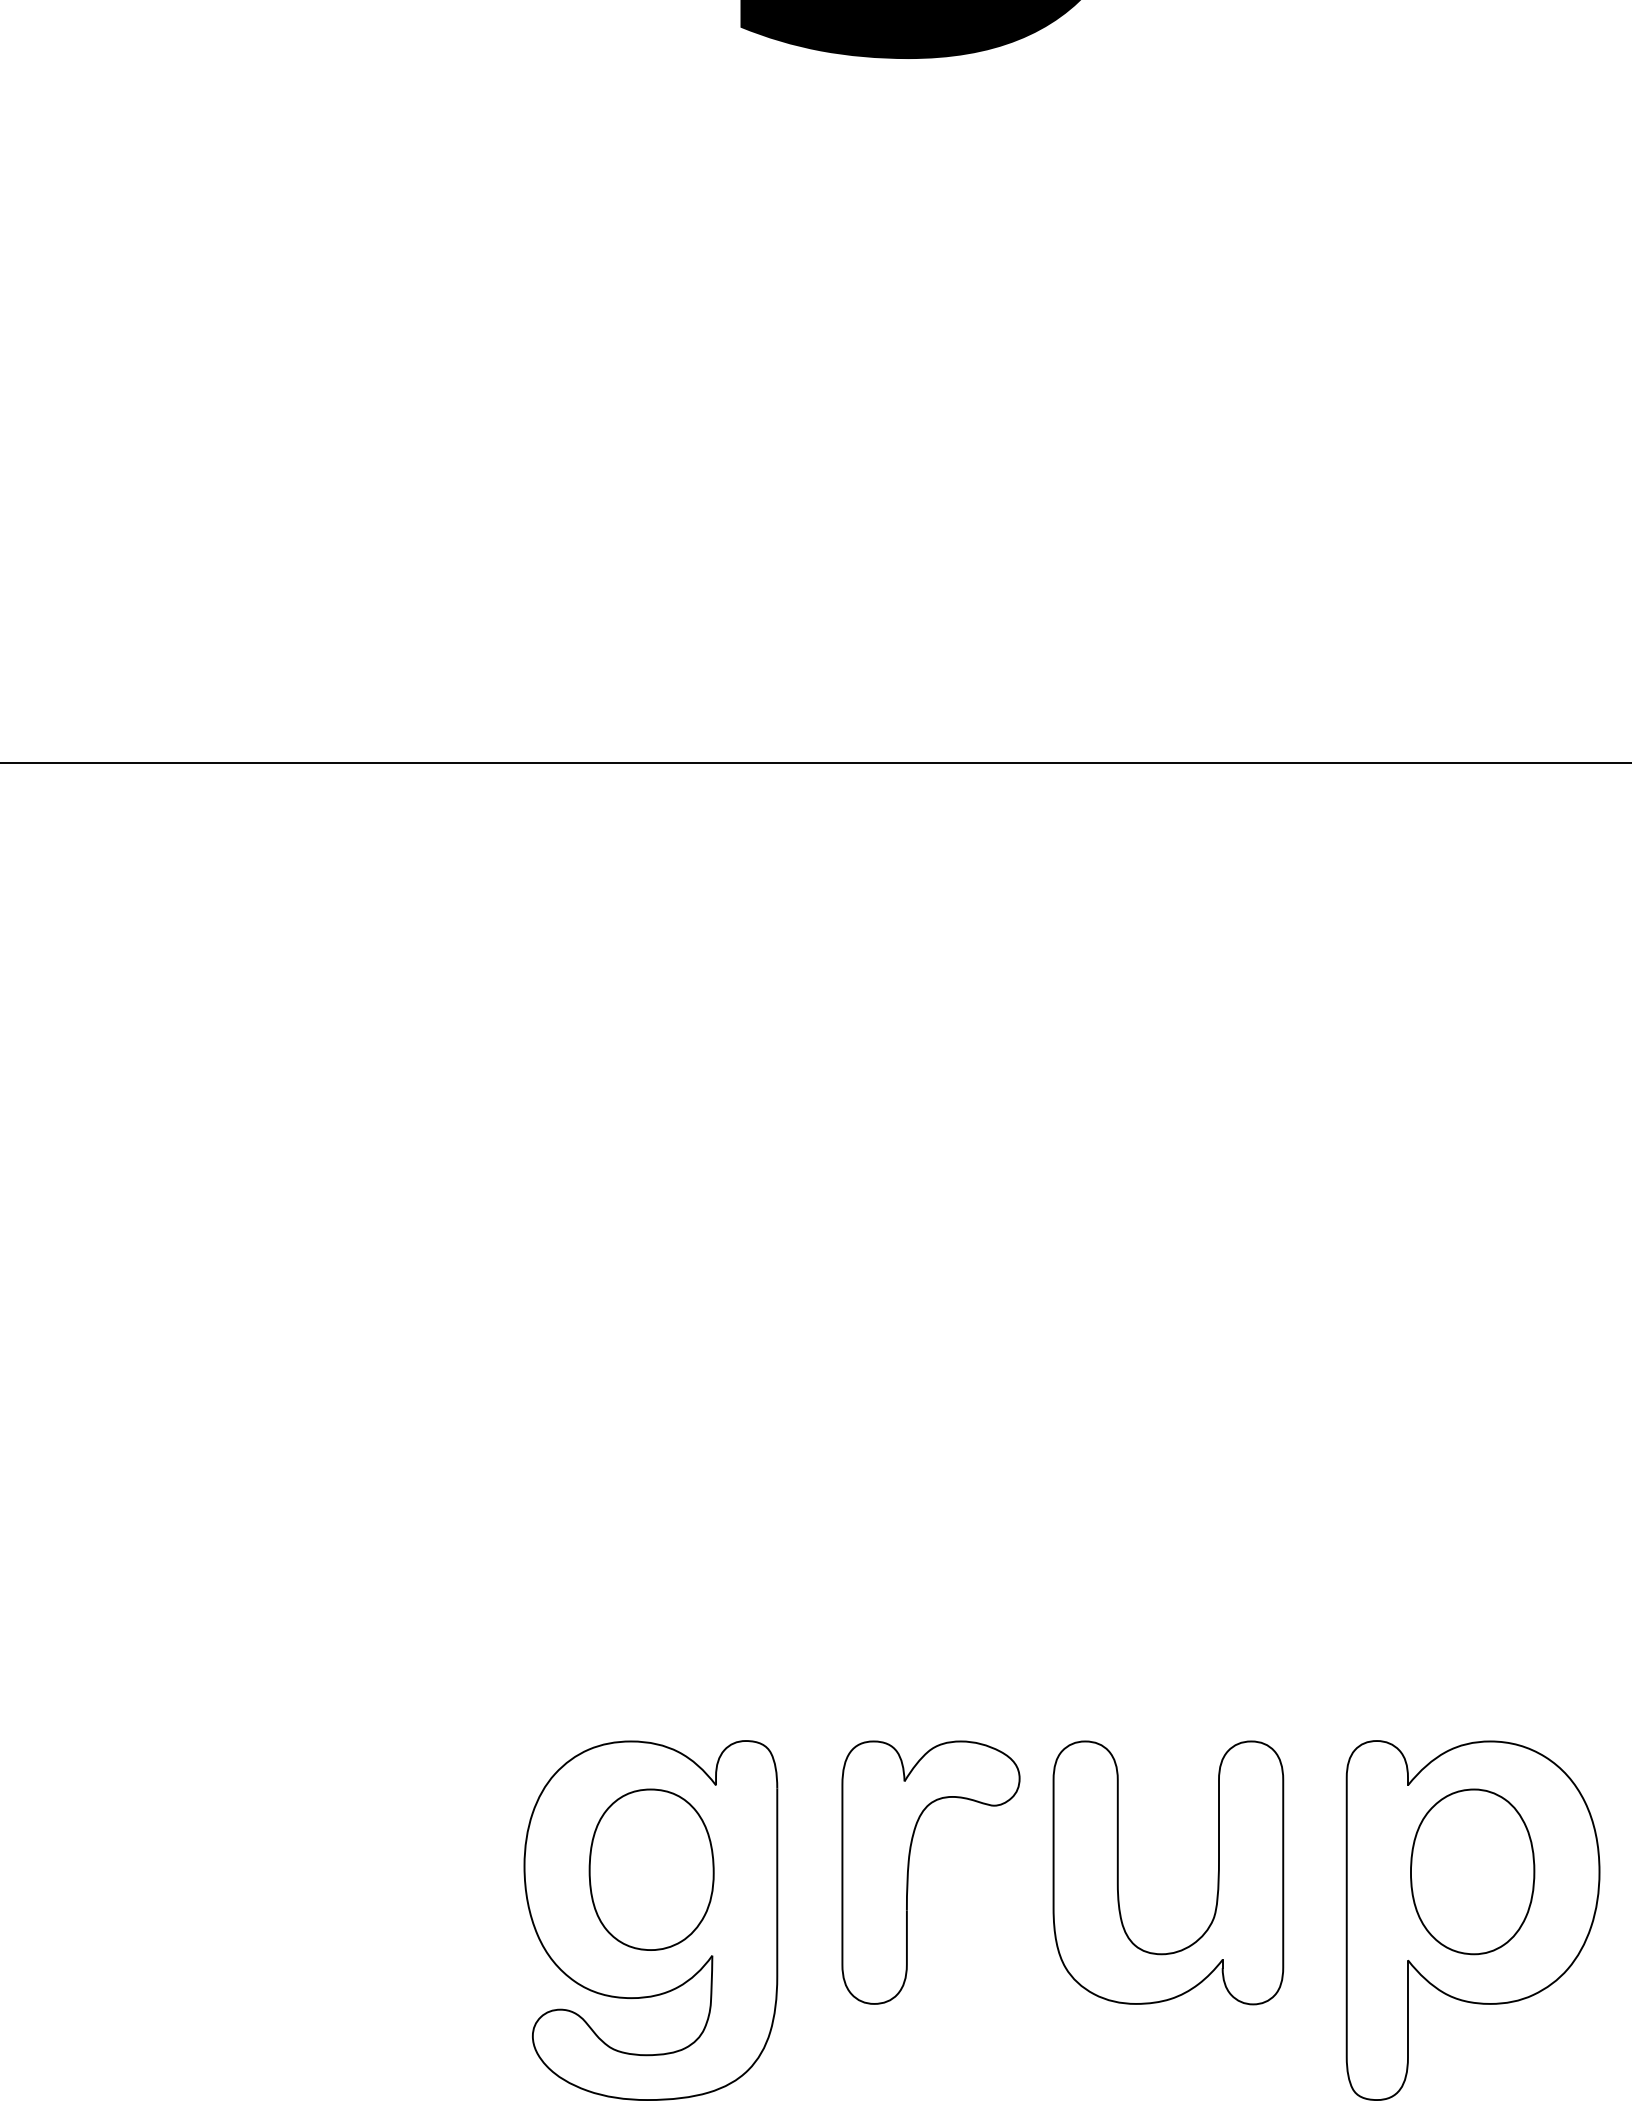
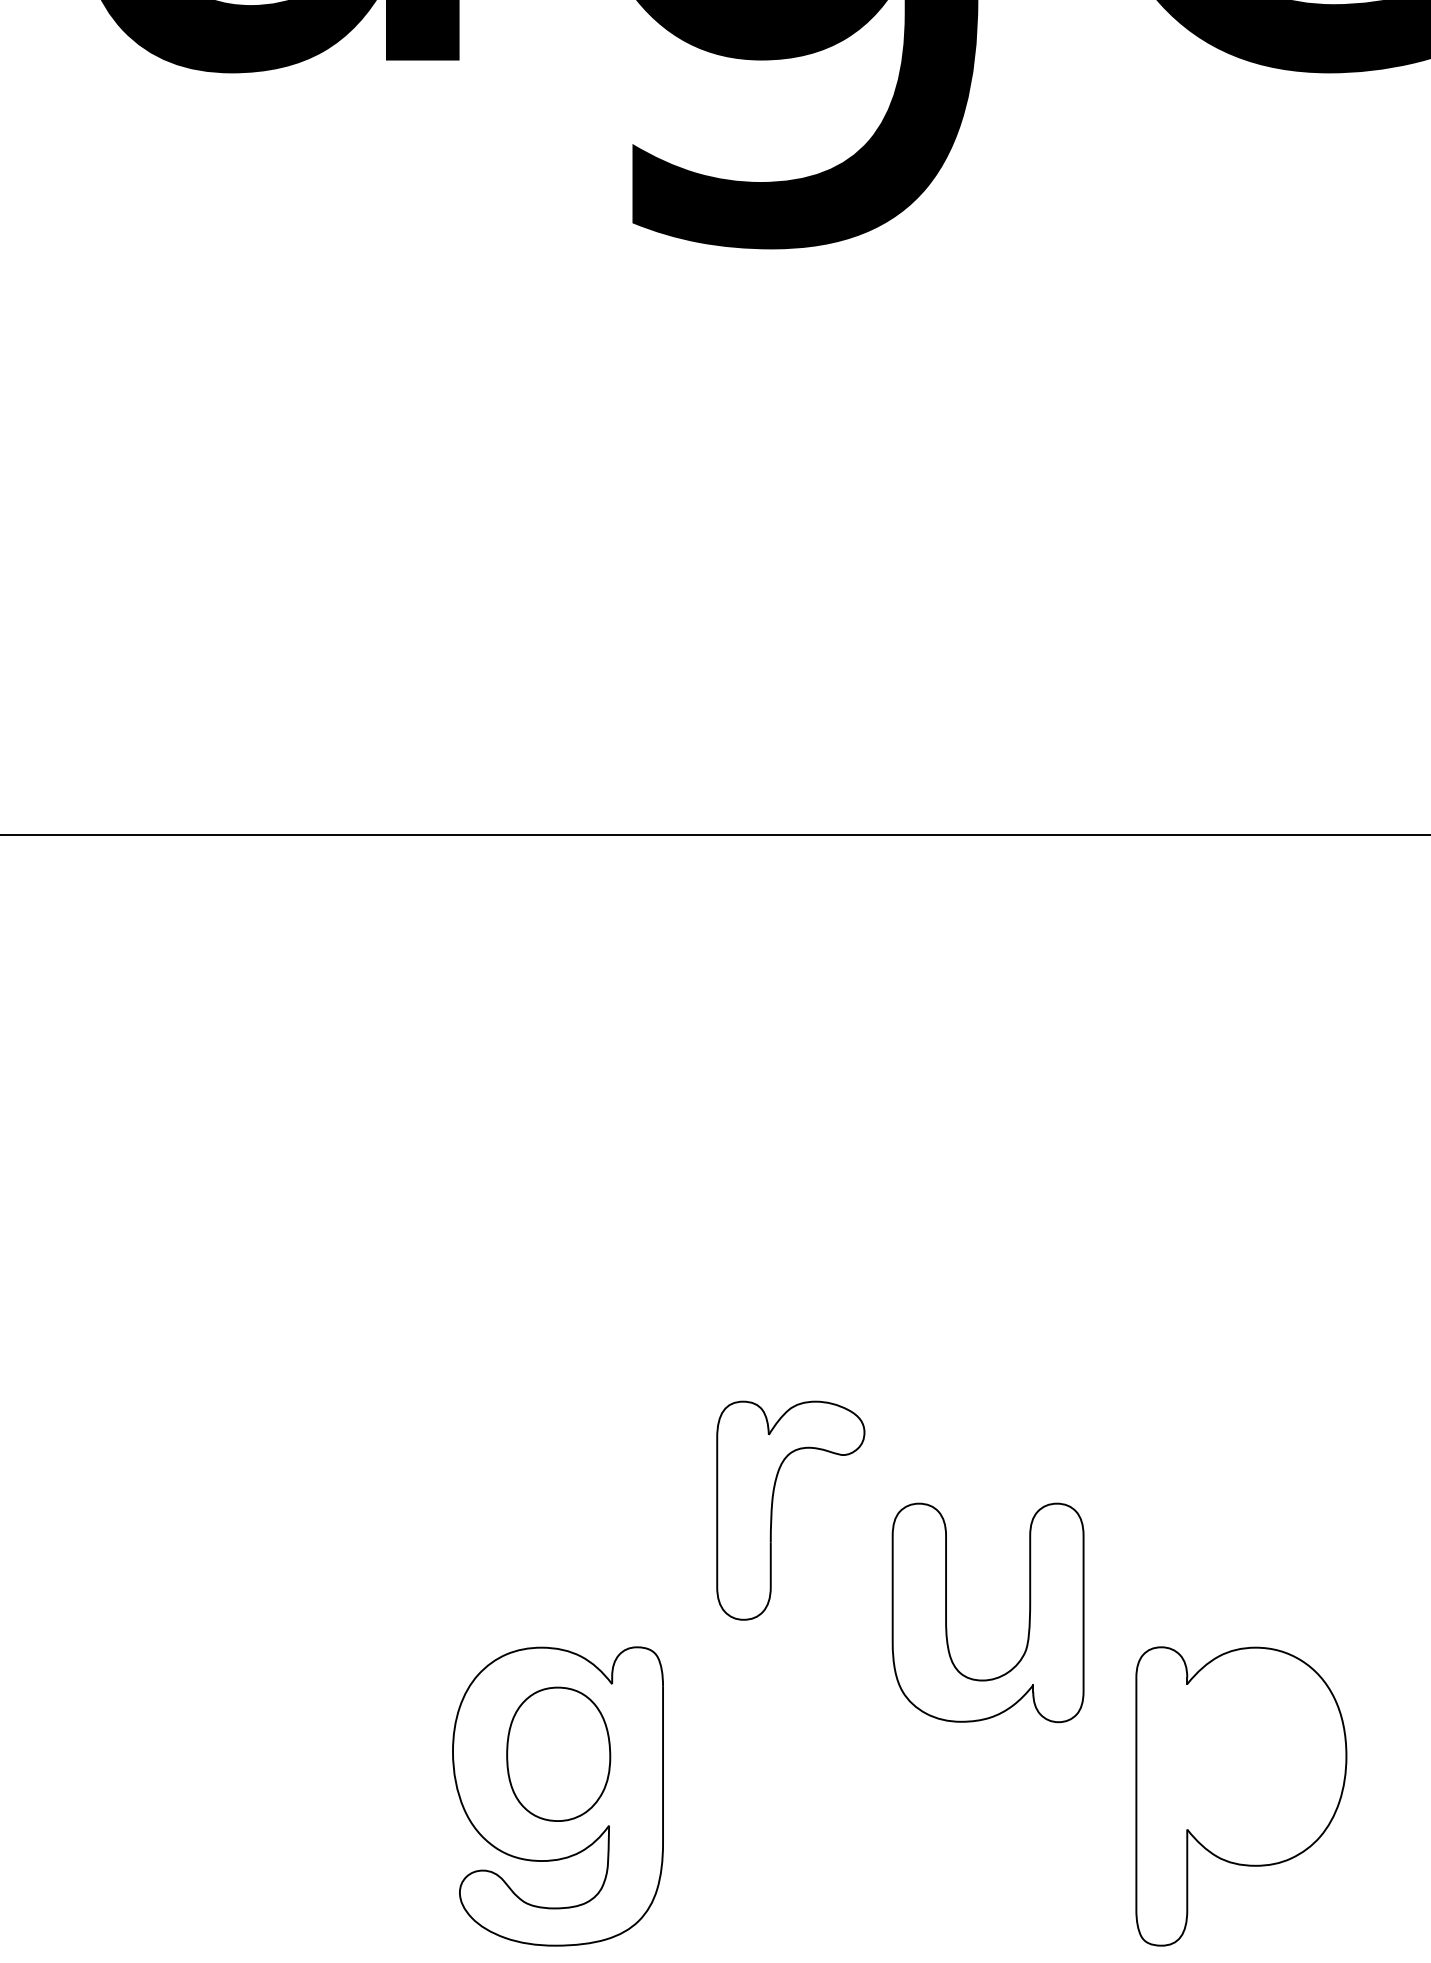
part: (1472, 1871) -> (1240, 1755), removed
part: (908, 1872) -> (772, 1510), moved
part: (1118, 1872) -> (946, 1612), moved

